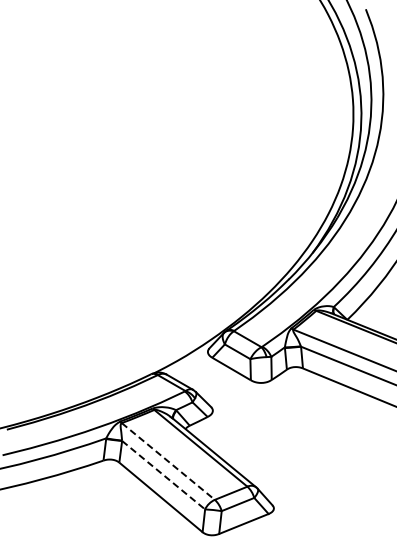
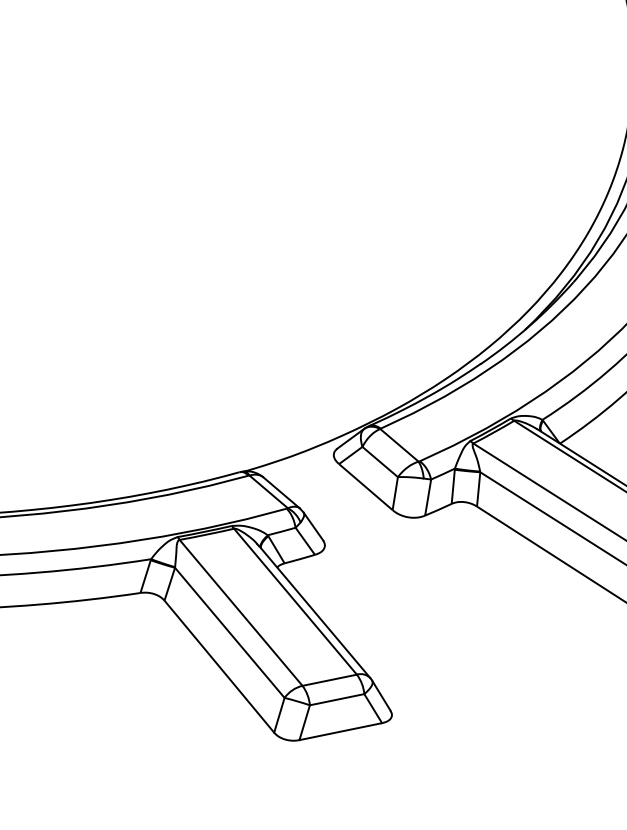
line: (168, 461) -> (241, 612), dashed -> solid
line: (163, 475) -> (229, 633), dashed -> solid

